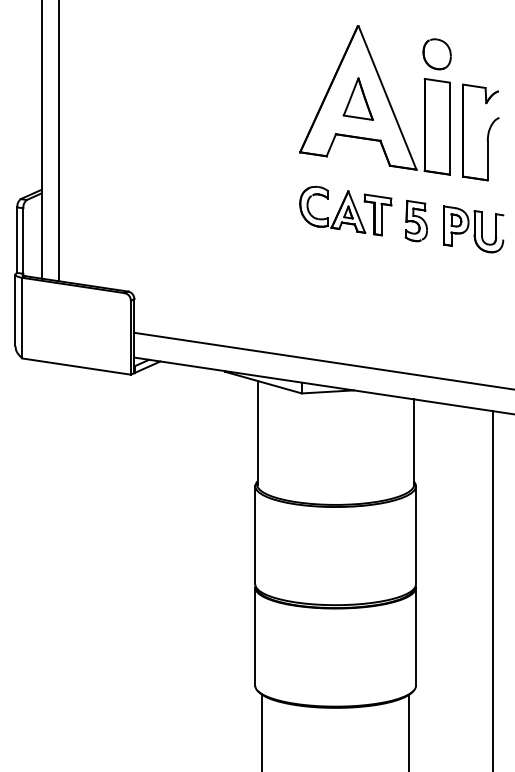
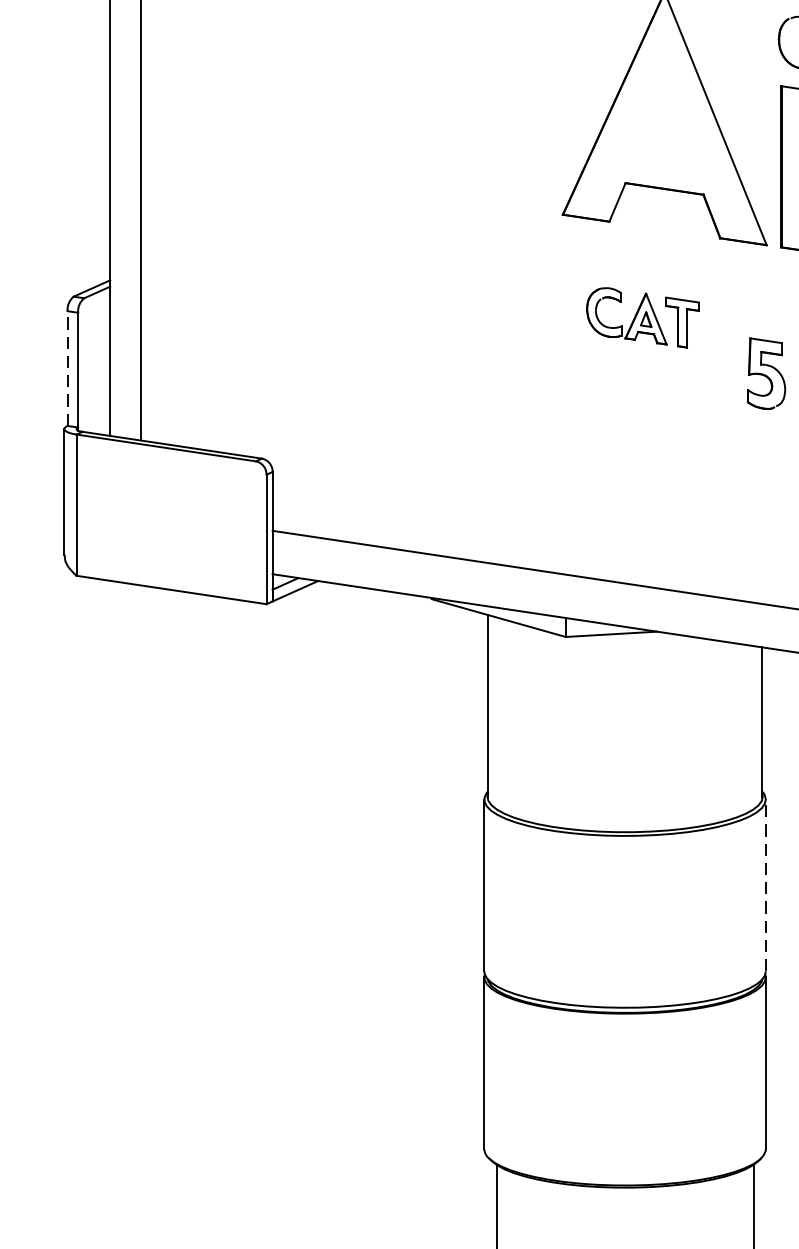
part: (357, 98) -> (663, 120), removed
part: (345, 211) -> (642, 318), size x0.7
part: (415, 220) -> (764, 372), moved
line: (17, 240) -> (67, 369), solid -> dashed
line: (416, 534) -> (766, 884), solid -> dashed

